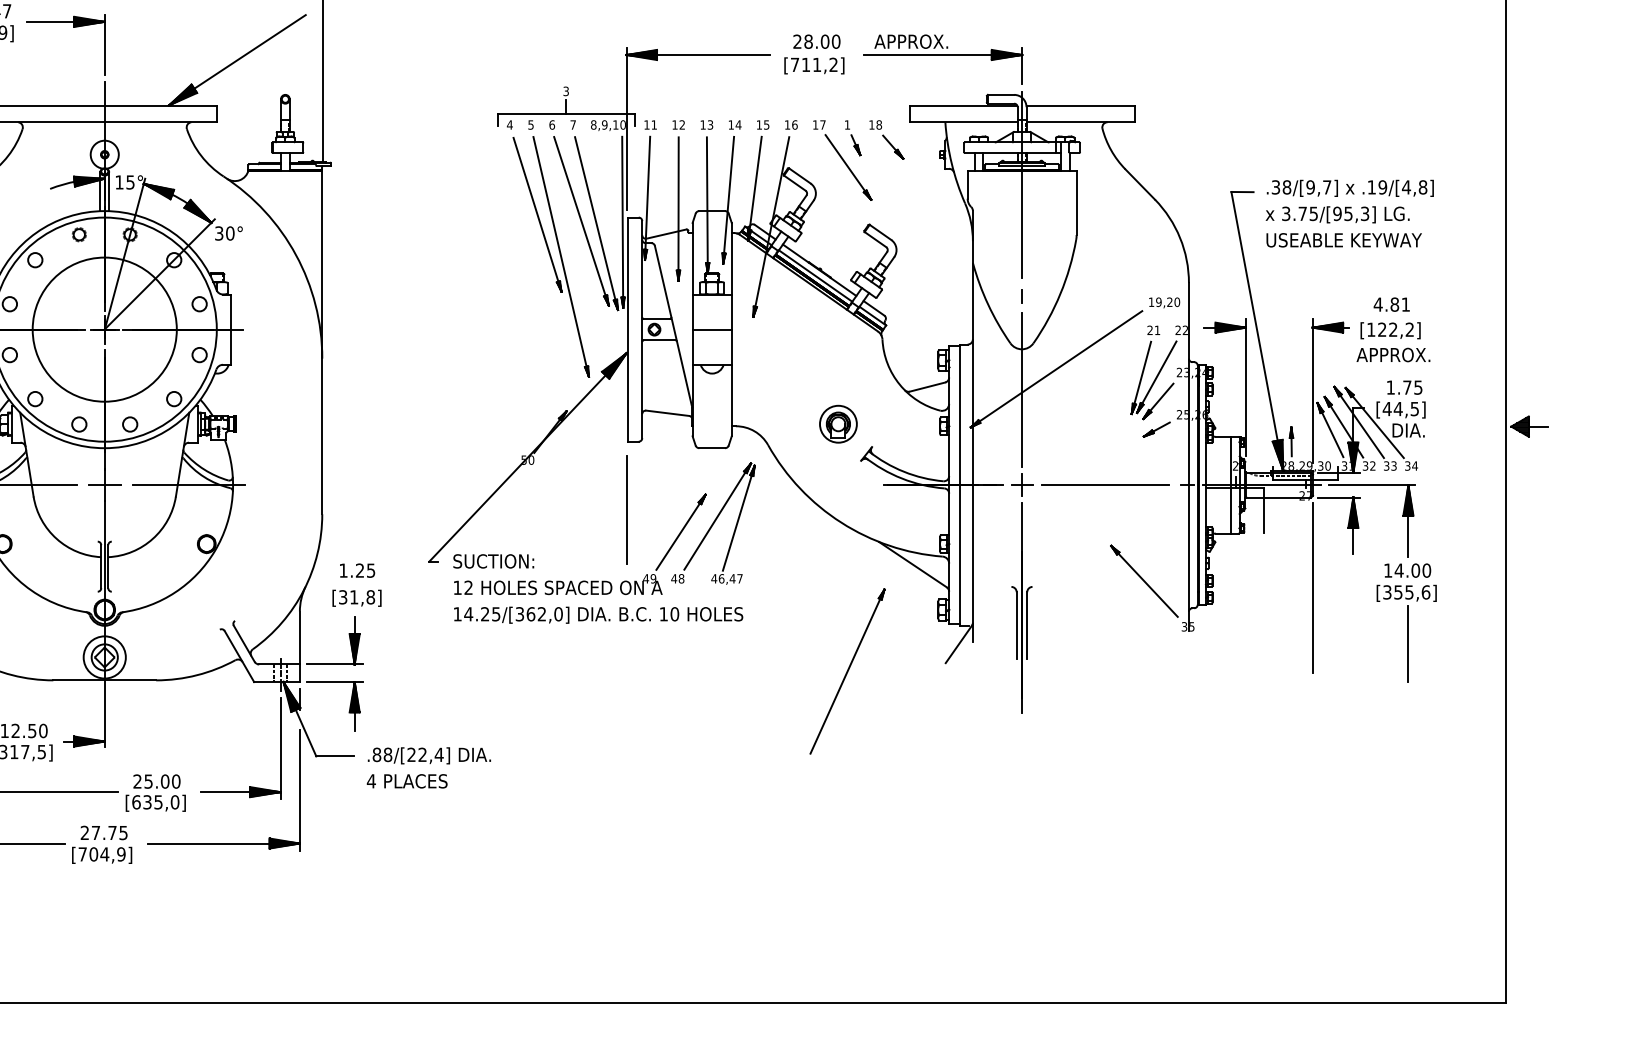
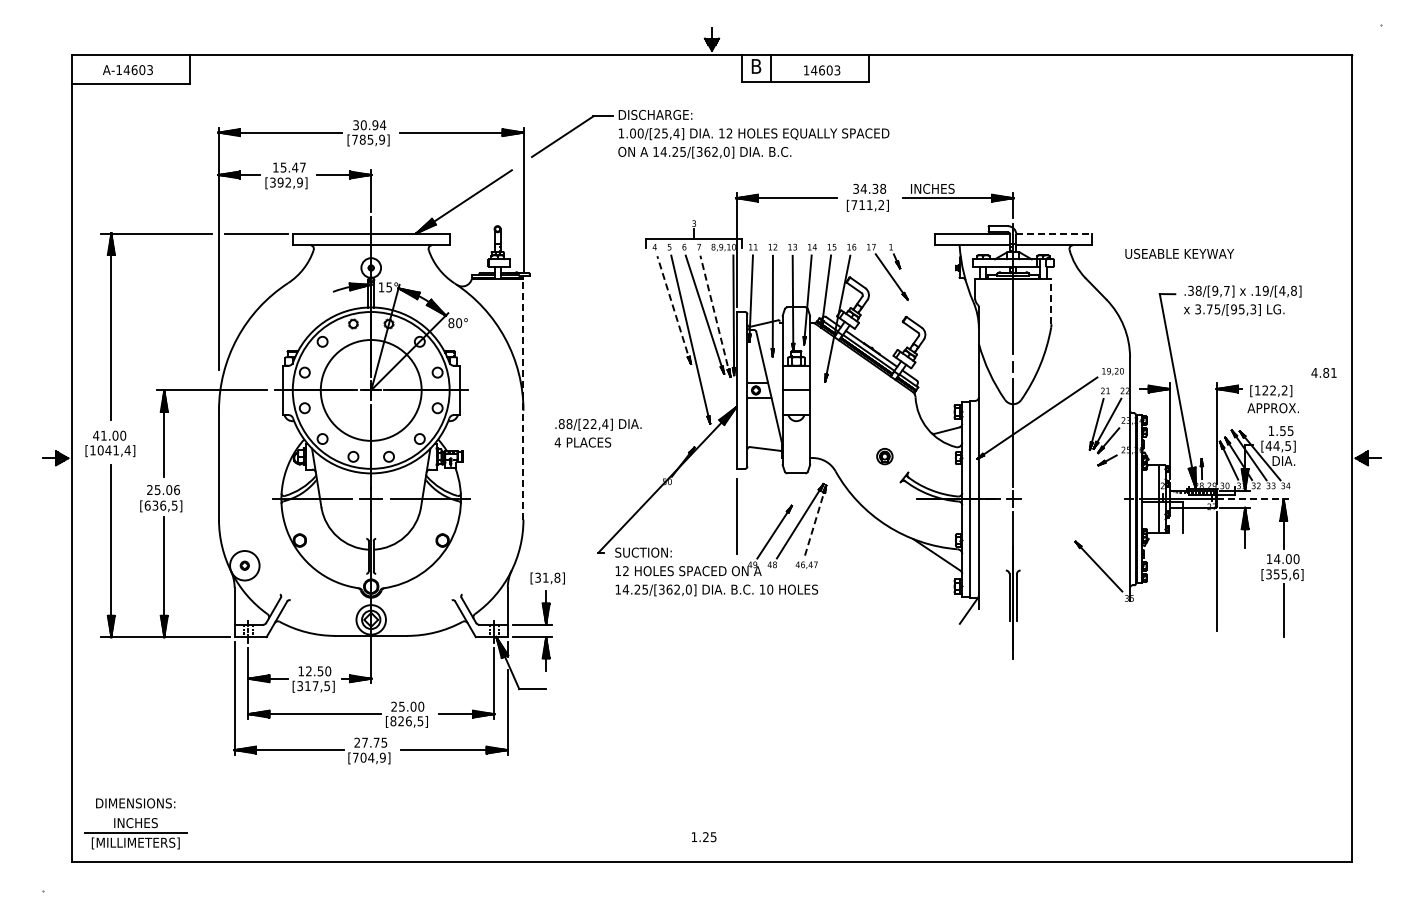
text: (816, 41) -> (869, 188), 28.00 -> 34.38
text: (910, 41) -> (935, 188), APPROX. -> INCHES
line: (1080, 105) -> (1054, 233), solid -> dashed
part: (886, 139) -> (918, 257), removed
line: (1076, 202) -> (1051, 301), solid -> dashed
line: (538, 214) -> (674, 309), solid -> dashed
line: (596, 222) -> (715, 315), solid -> dashed
text: (219, 234) -> (451, 323), 30° -> 80°
text: (1343, 239) -> (1179, 253), moved
text: (1390, 304) -> (1323, 372), moved
line: (322, 341) -> (523, 398), solid -> dashed
text: (1406, 388) -> (1282, 431), 1.75 -> 1.55
part: (838, 424) -> (884, 456), size x0.6
line: (1105, 485) -> (1071, 499), removed
line: (1372, 485) -> (1258, 499), solid -> dashed
line: (738, 518) -> (814, 522), solid -> dashed
text: (358, 571) -> (704, 837), moved
part: (848, 671) -> (891, 629), removed
text: (428, 766) -> (597, 432), moved
text: (155, 802) -> (406, 721), [635,0] -> [826,5]

